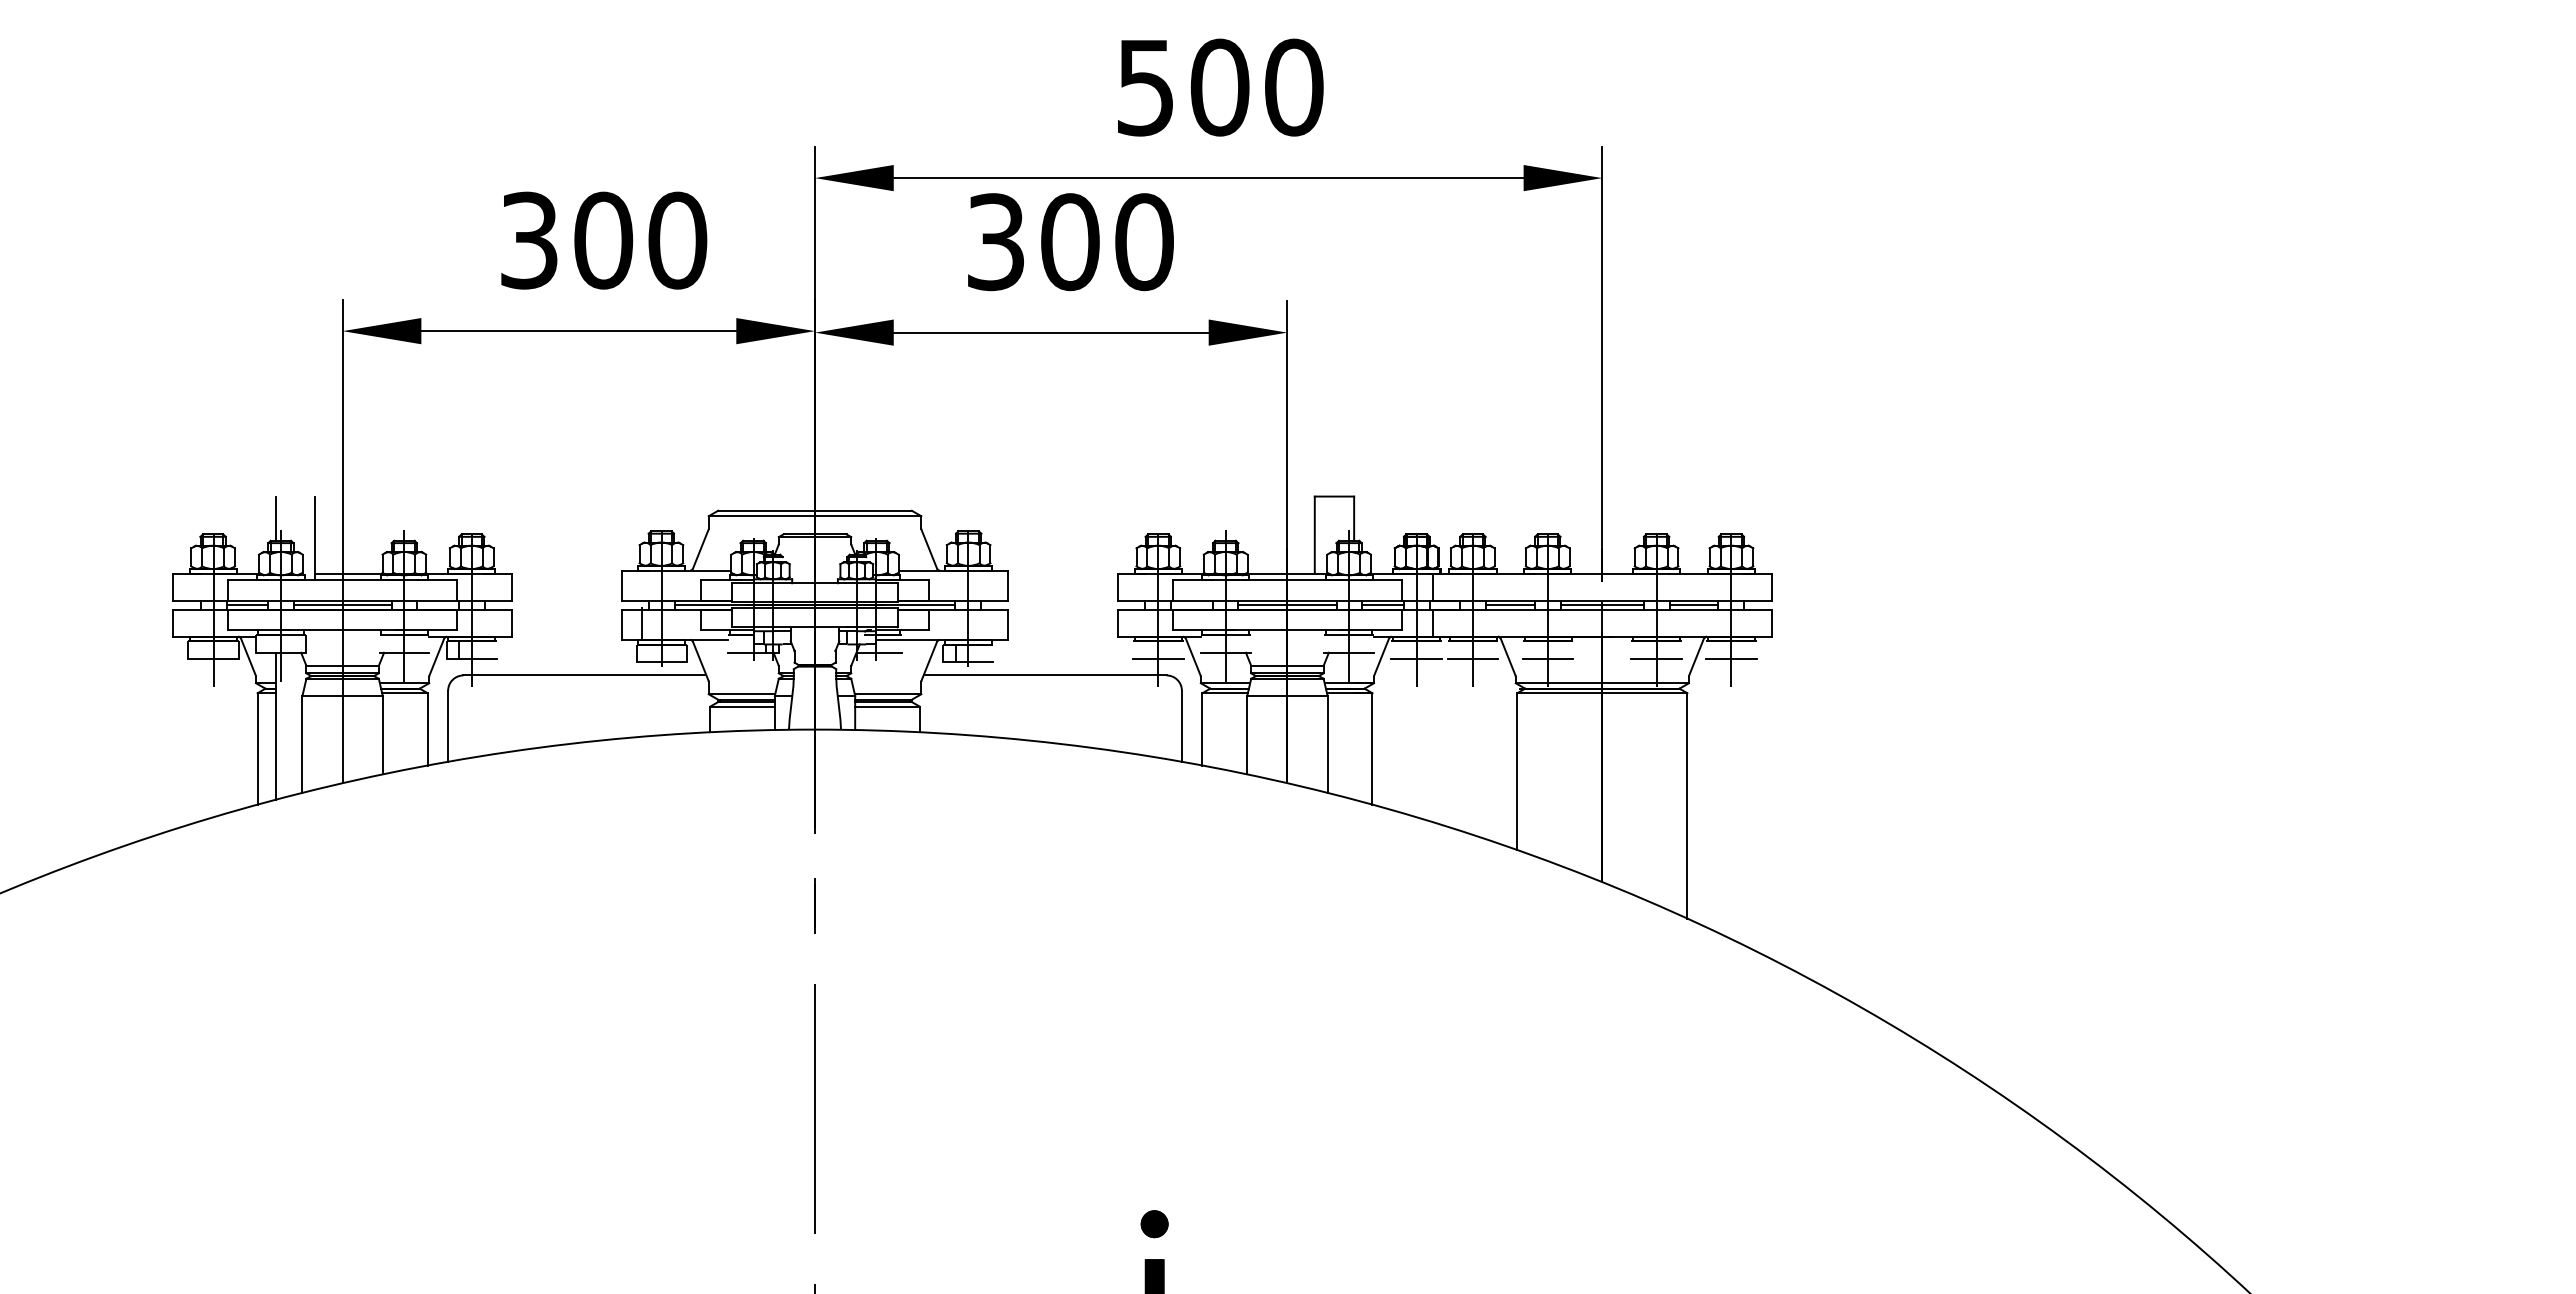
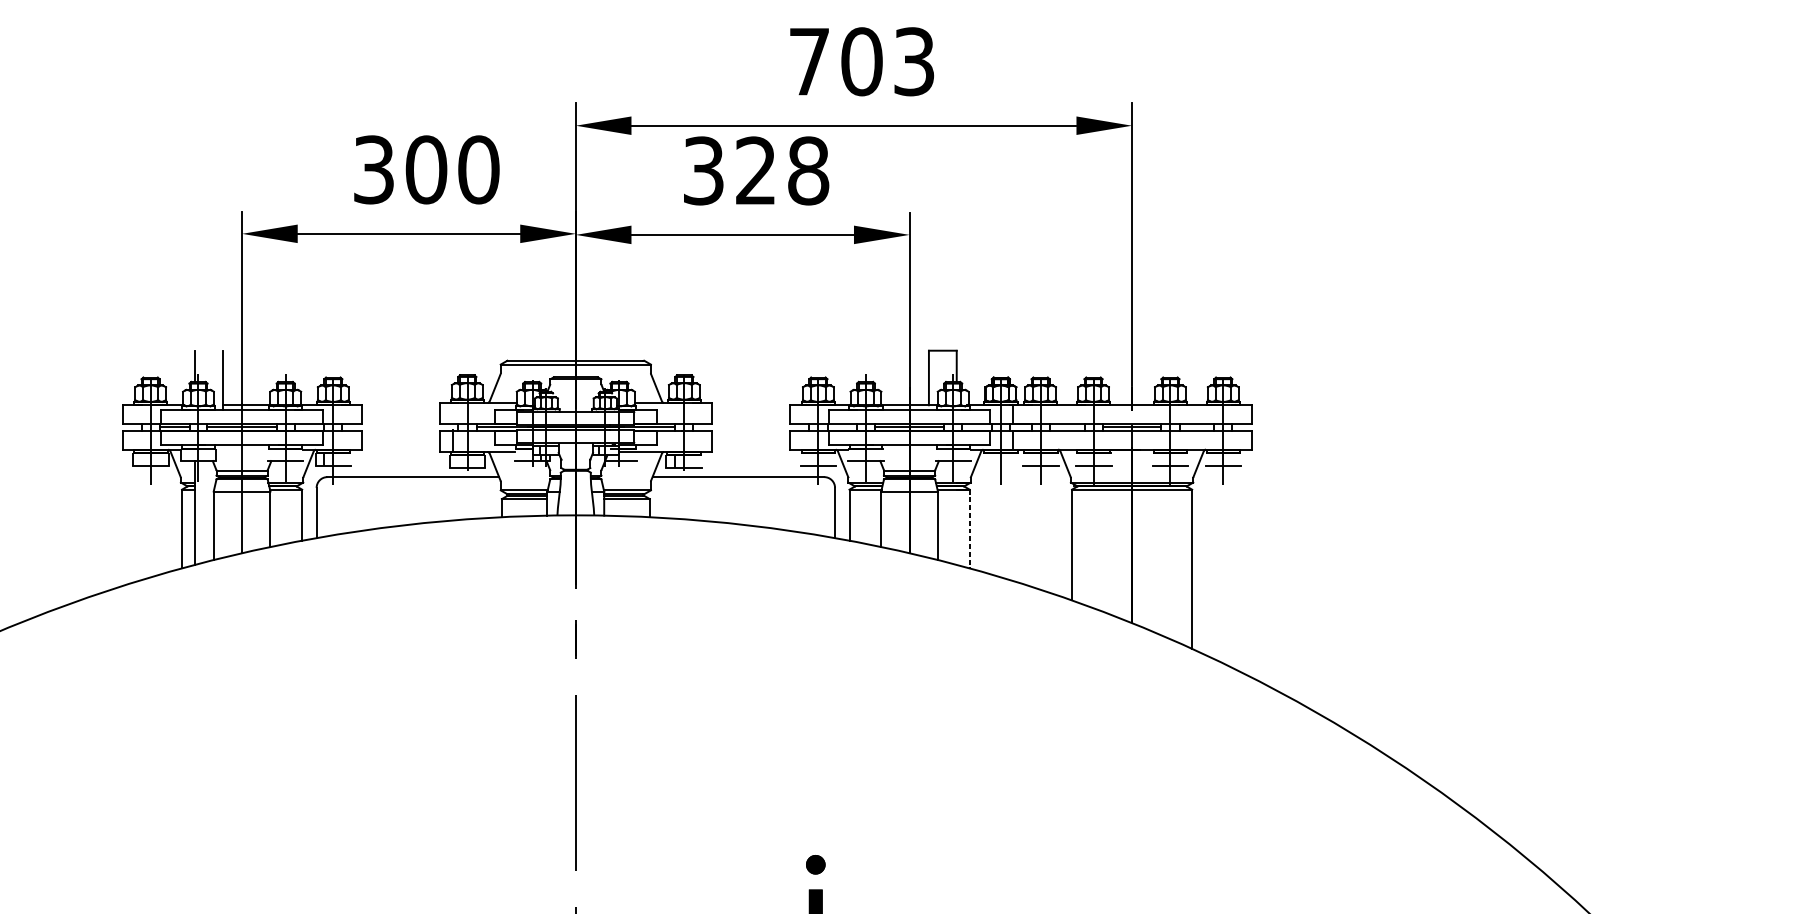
text: (1220, 87) -> (862, 61), 500 -> 703
text: (1107, 242) -> (782, 171), 300 -> 328
line: (1382, 605) -> (976, 427), removed
line: (1510, 605) -> (1067, 427), removed
line: (1693, 605) -> (1196, 427), removed
line: (1416, 659) -> (1000, 465), removed
line: (1372, 748) -> (969, 528), solid -> dashed

